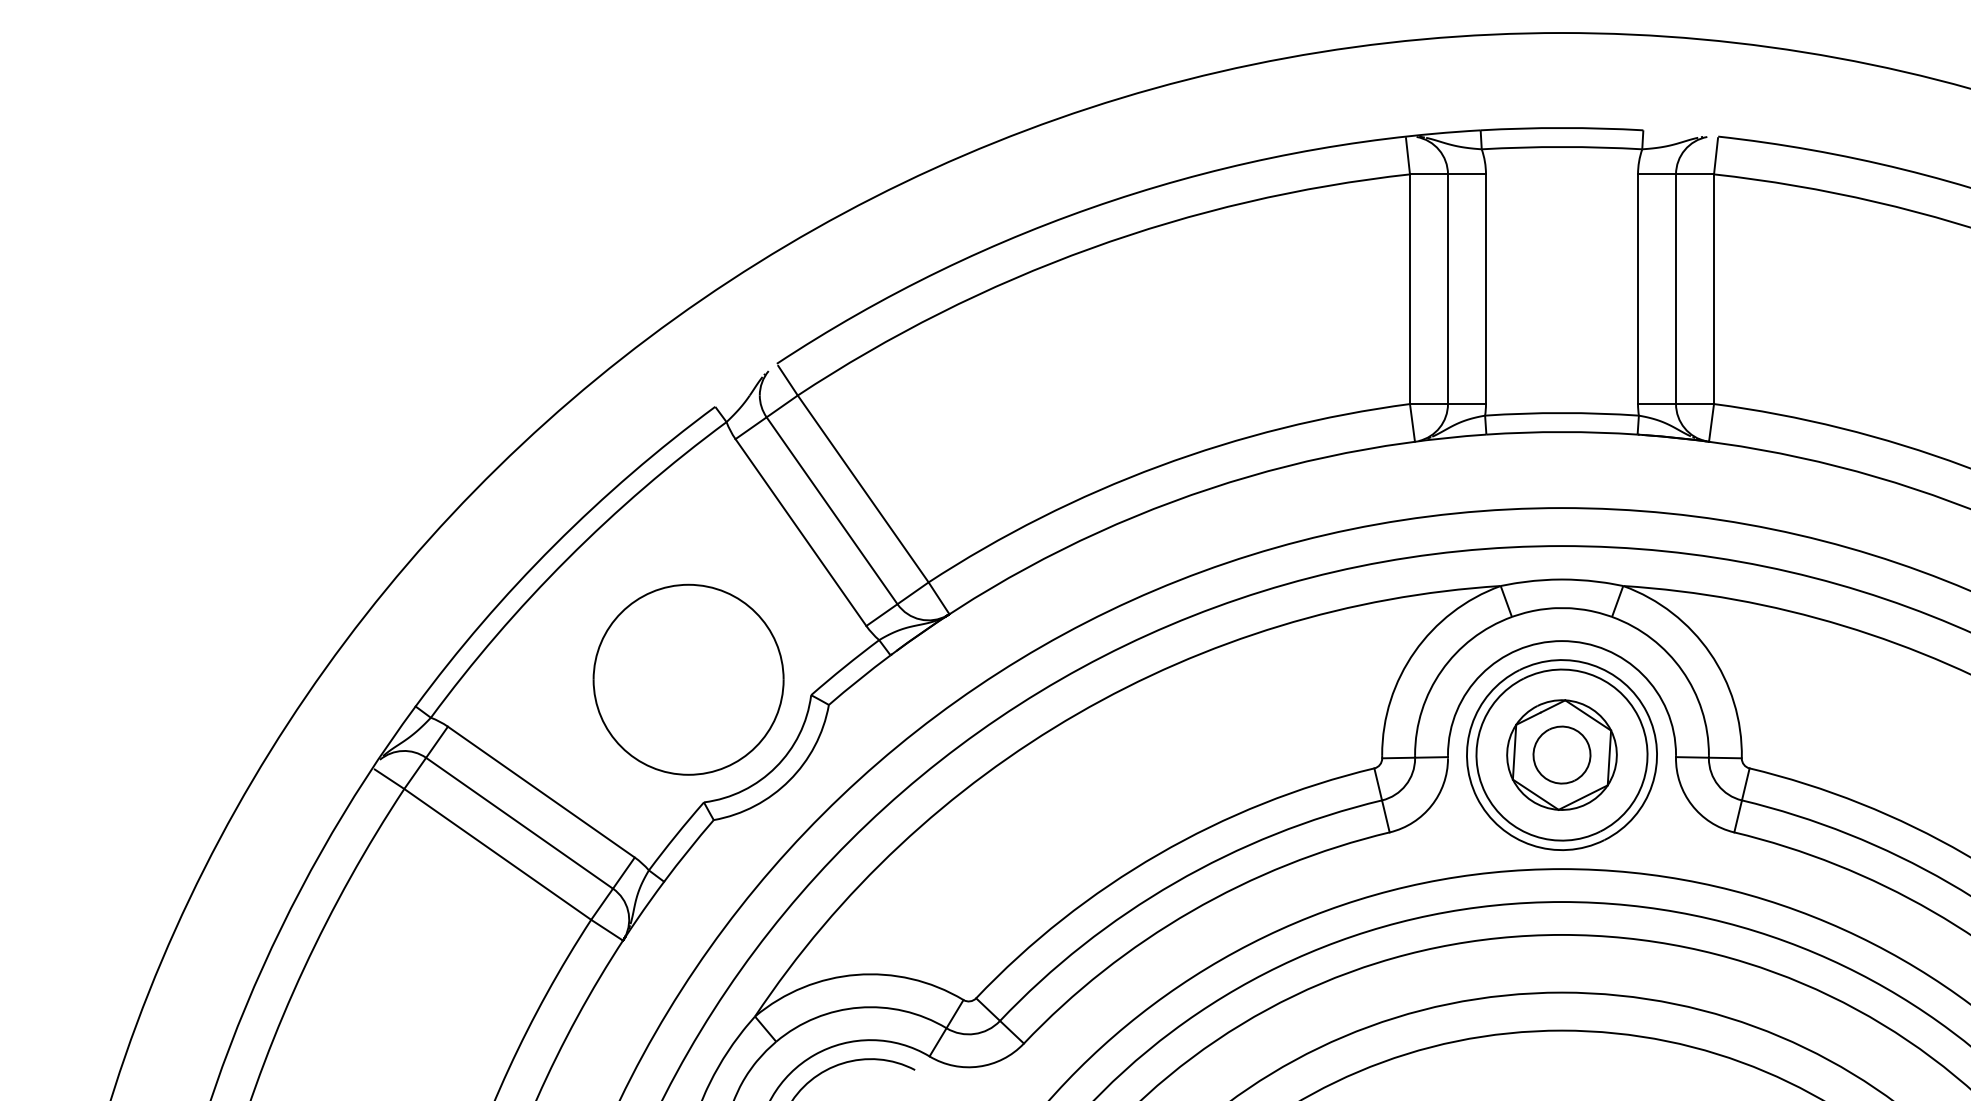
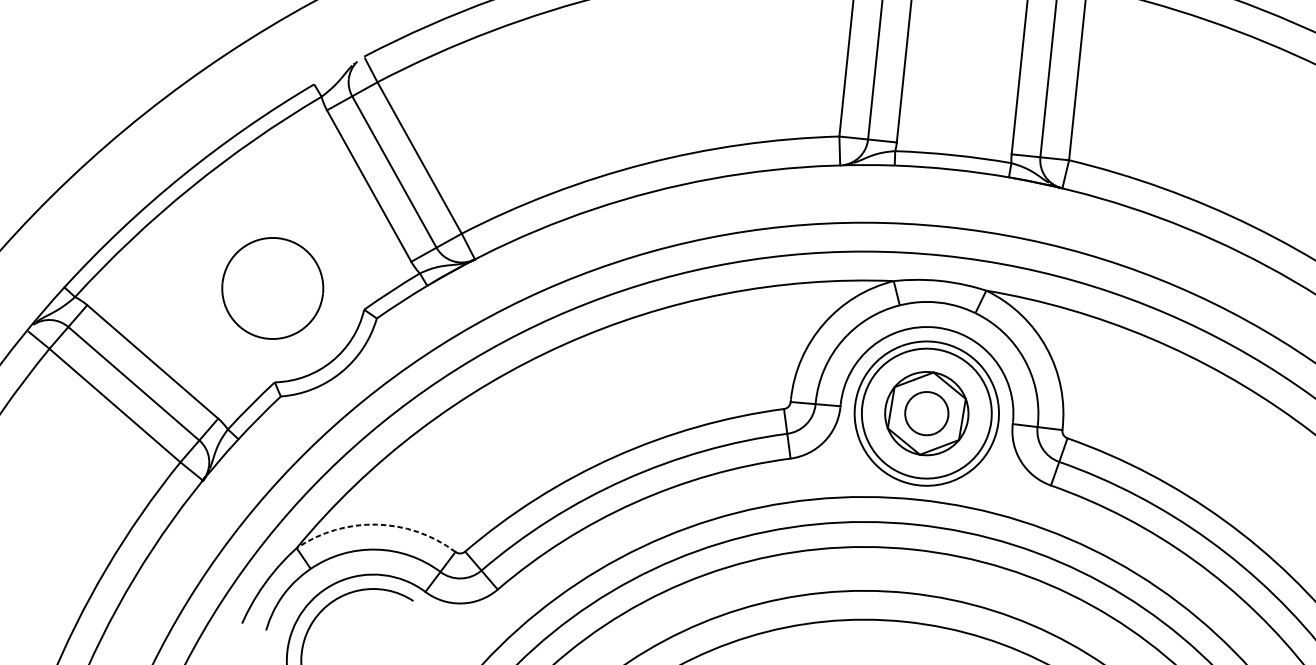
part: (688, 679) -> (272, 288), size x0.7
arc: (856, 974) -> (376, 524), solid -> dashed

